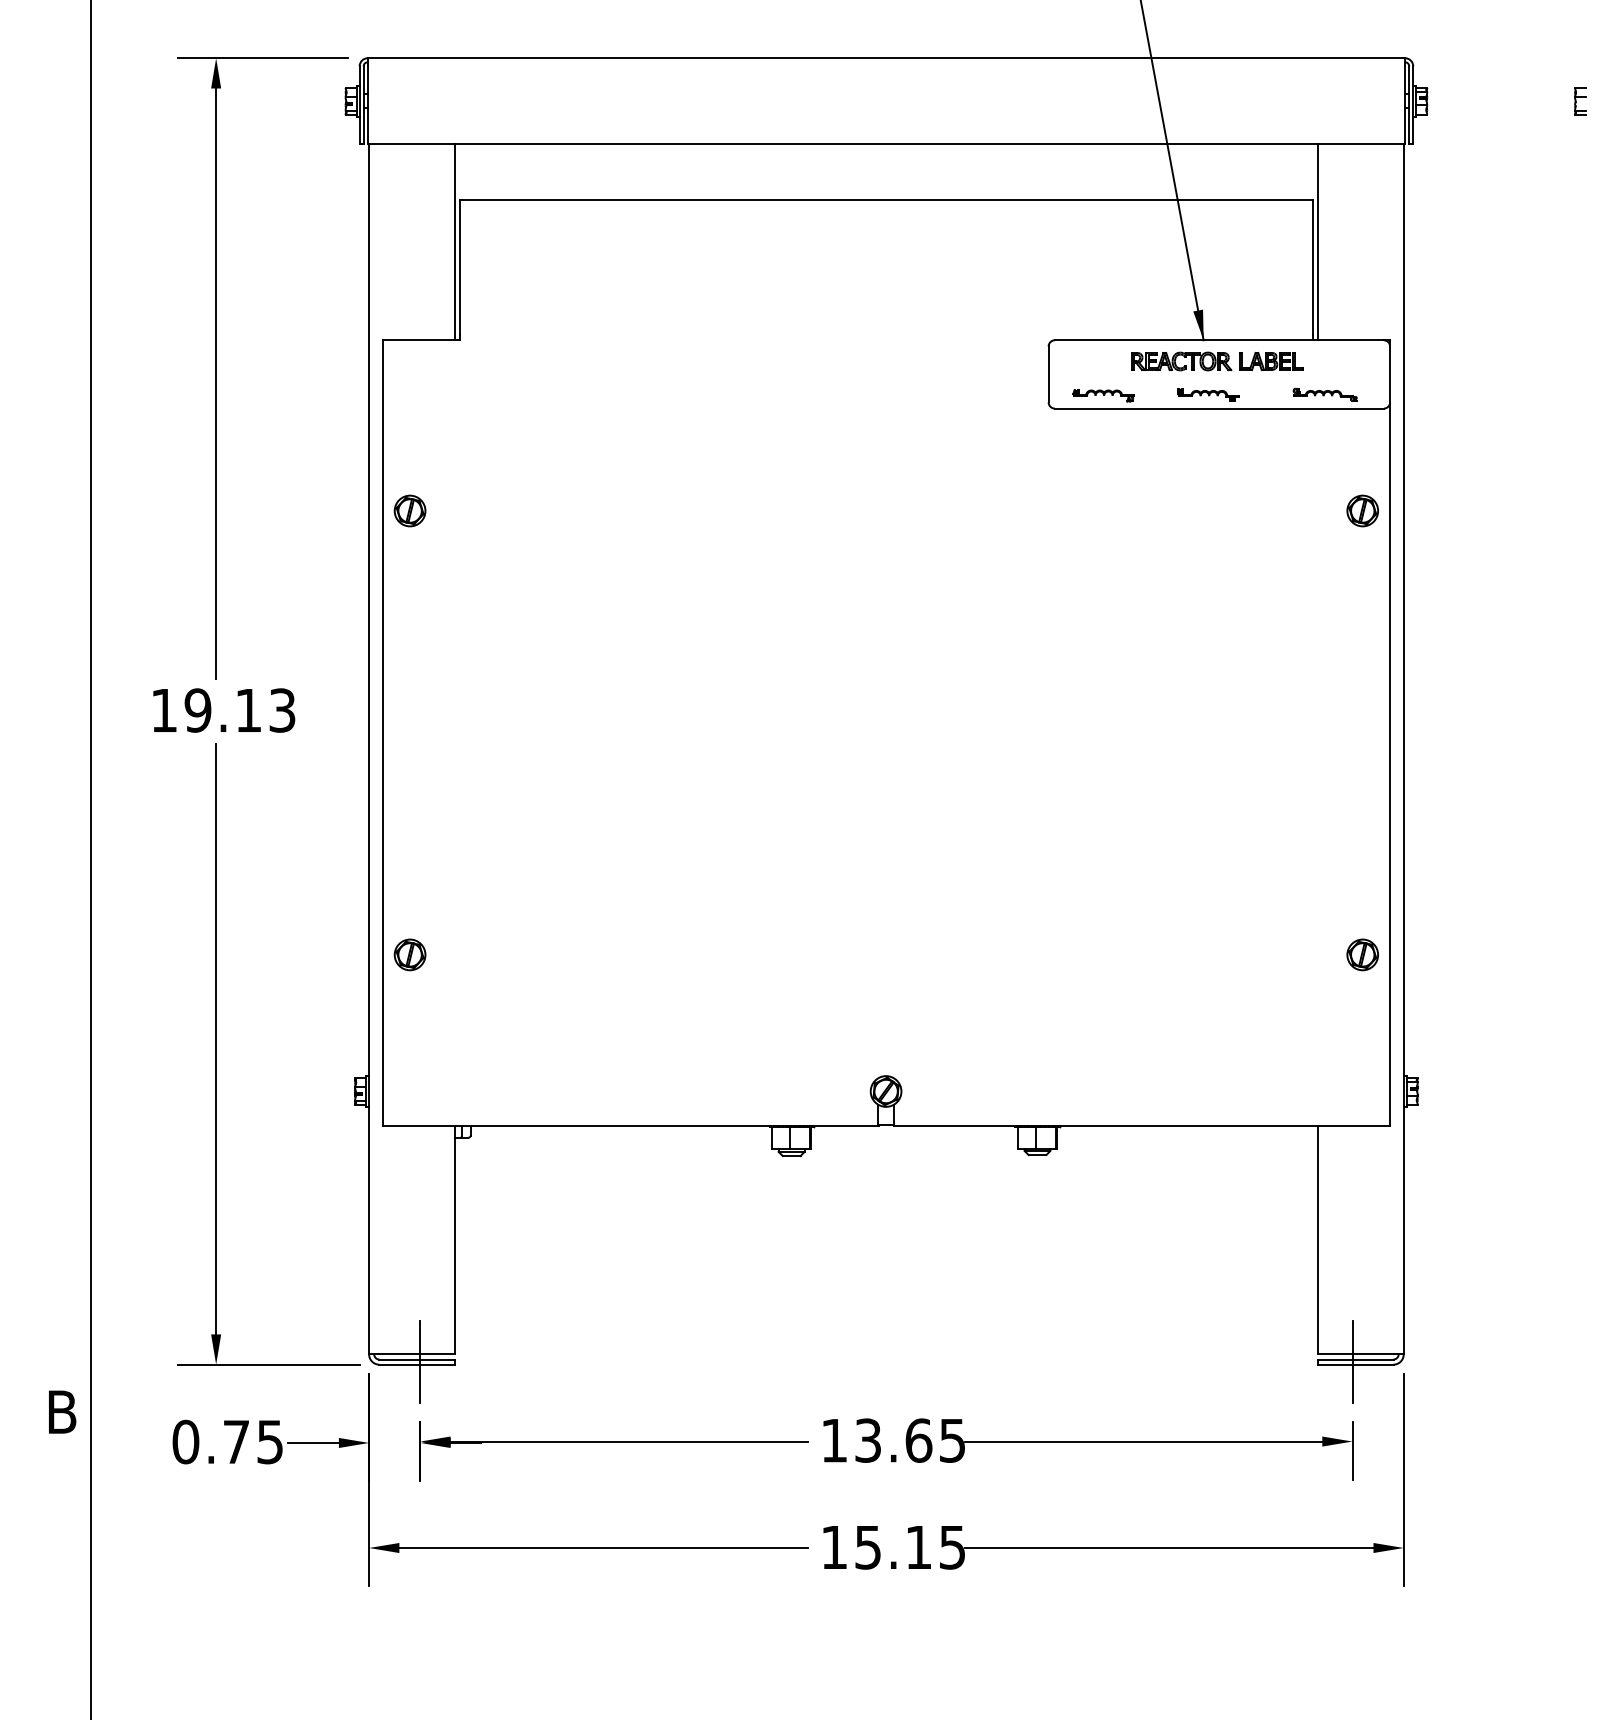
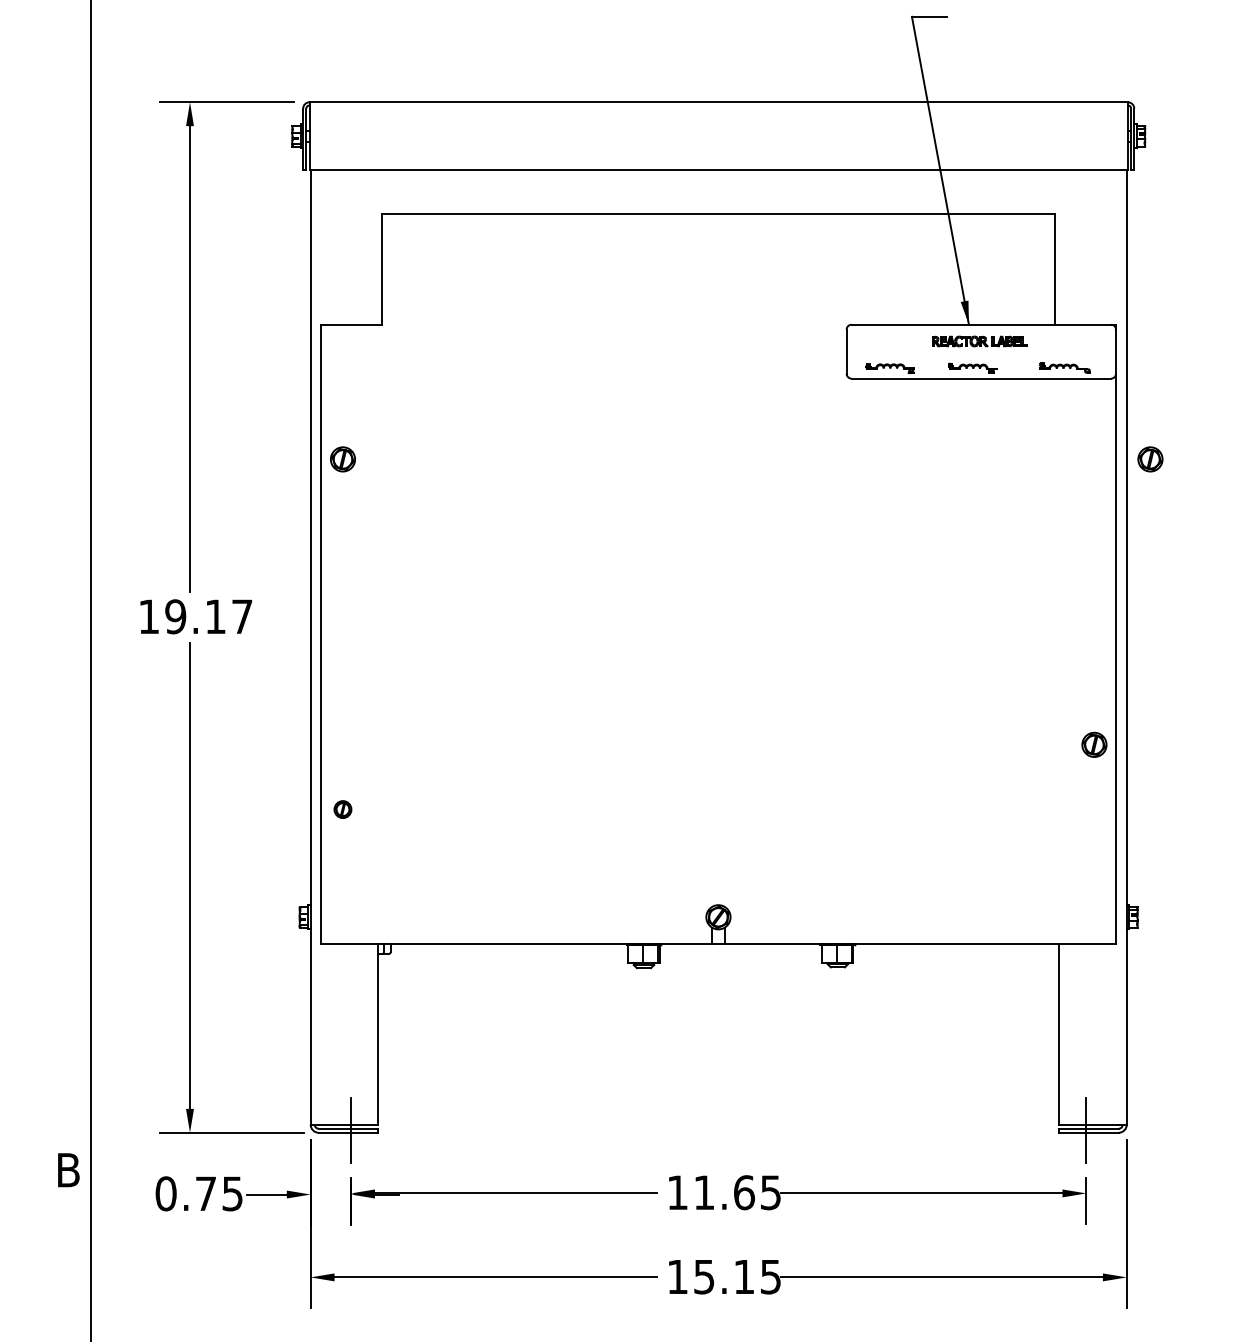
line: (454, 241) -> (378, 246), removed
line: (1318, 241) -> (1059, 246), removed
part: (1217, 361) -> (979, 341), size x0.7
part: (1362, 510) -> (1150, 459), moved
text: (282, 710) -> (242, 616), 19.13 -> 19.17
part: (409, 954) -> (342, 809), size x0.7
part: (1362, 954) -> (1094, 744), moved
text: (867, 1440) -> (703, 1192), 13.65 -> 11.65

